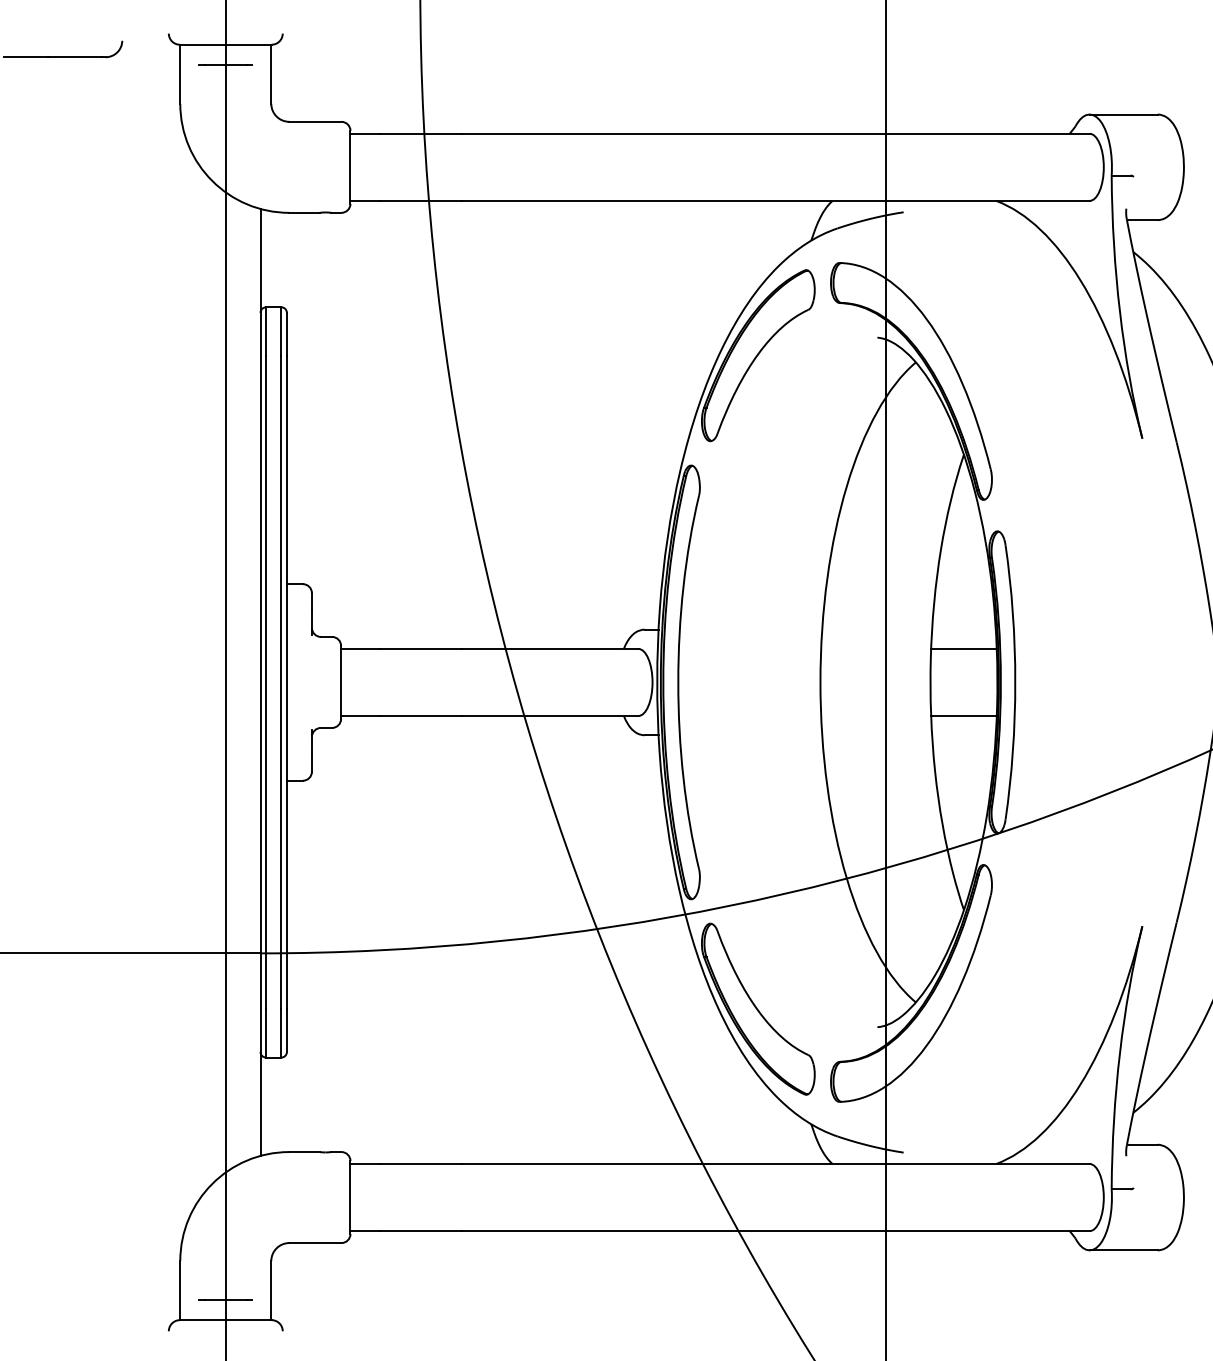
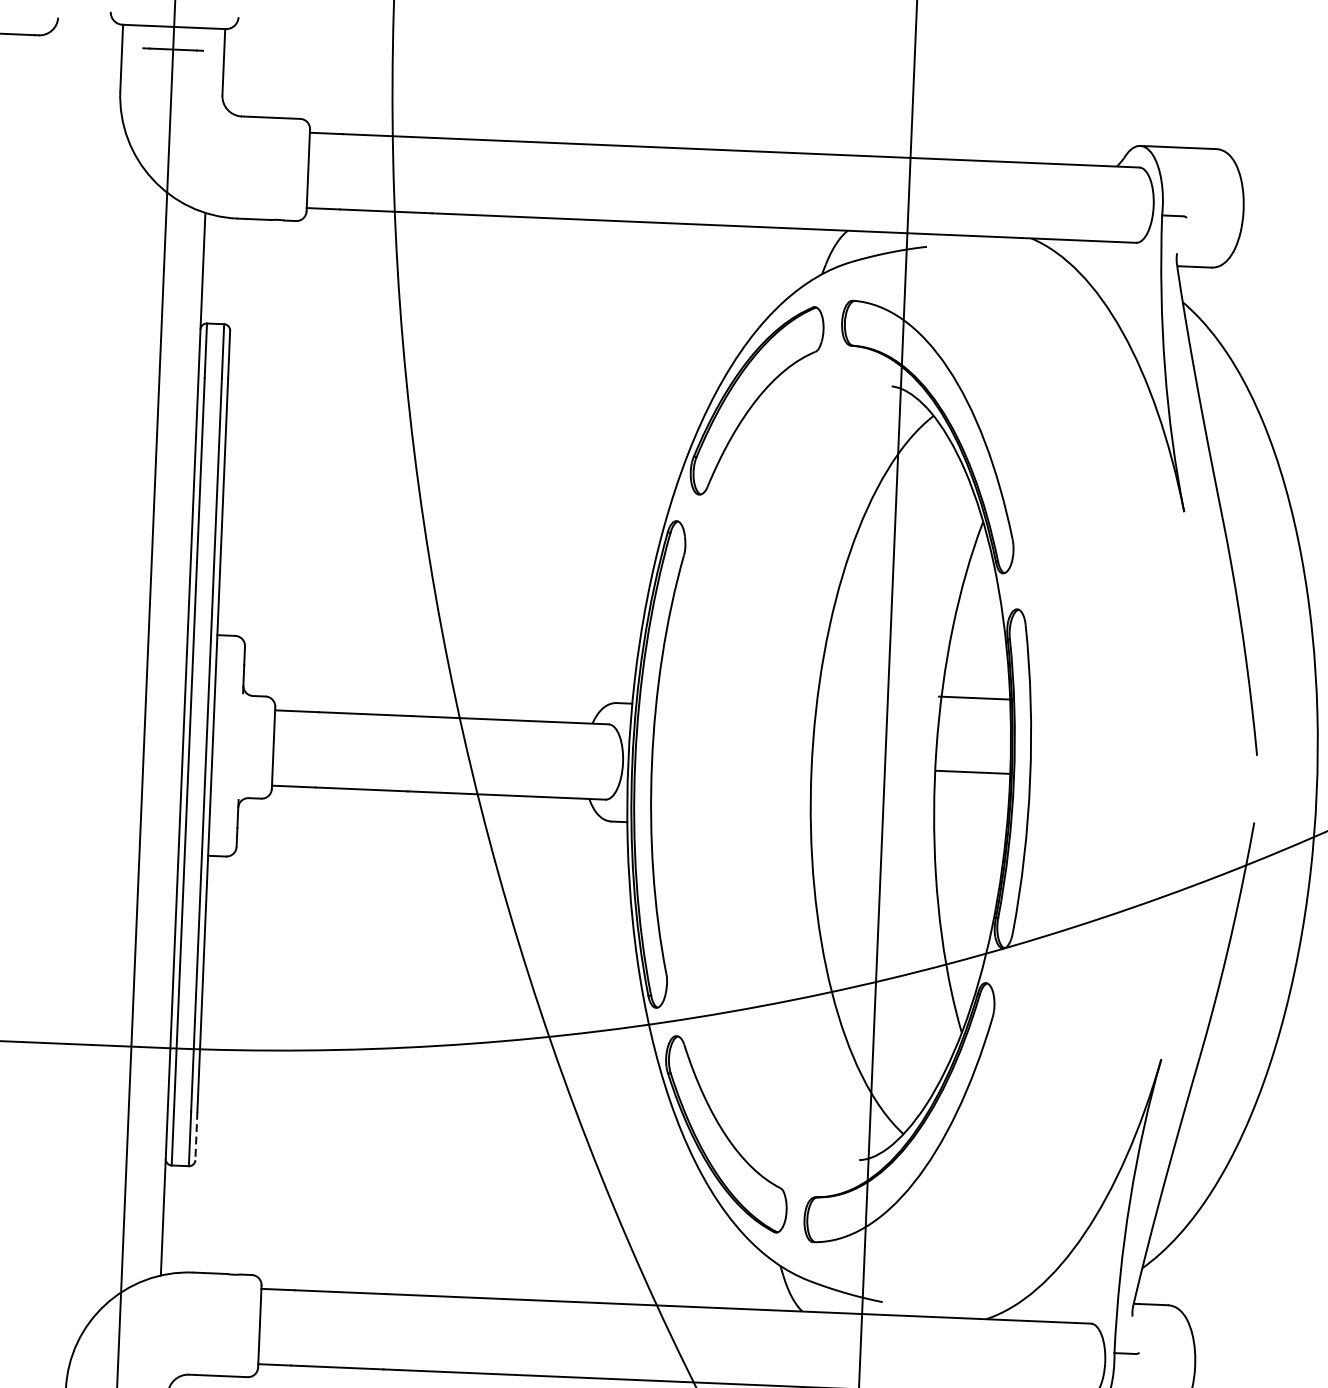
line: (963, 648) -> (975, 697), moved
line: (963, 716) -> (972, 772), moved
line: (286, 1030) -> (195, 1136), solid -> dashed

